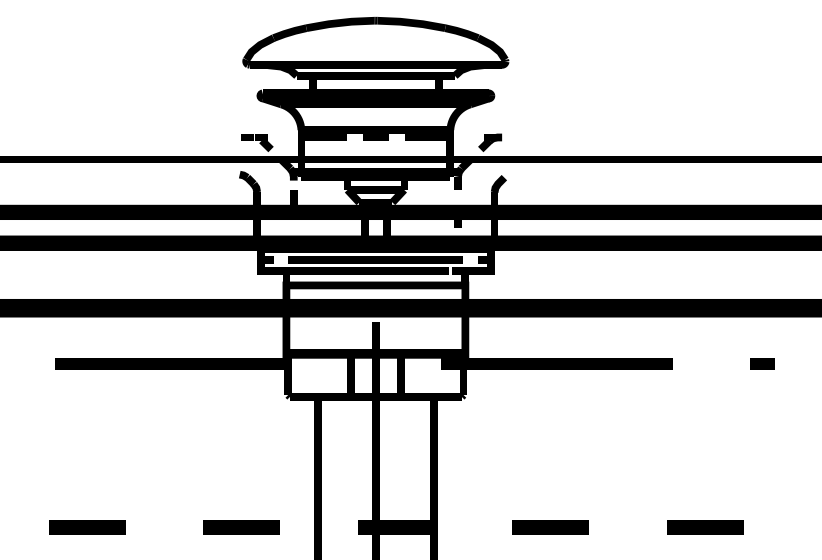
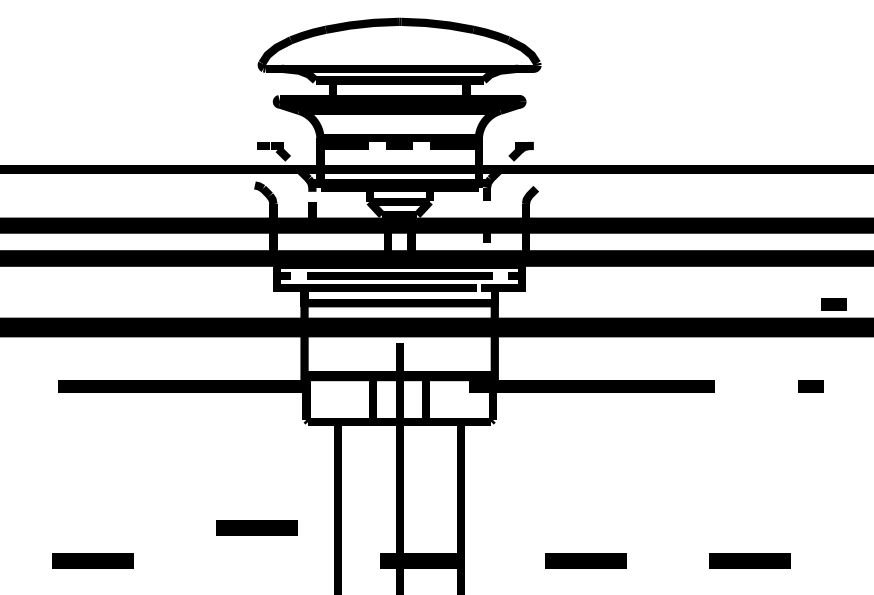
line: (784, 286) -> (834, 304), added
line: (241, 527) -> (256, 527), moved

